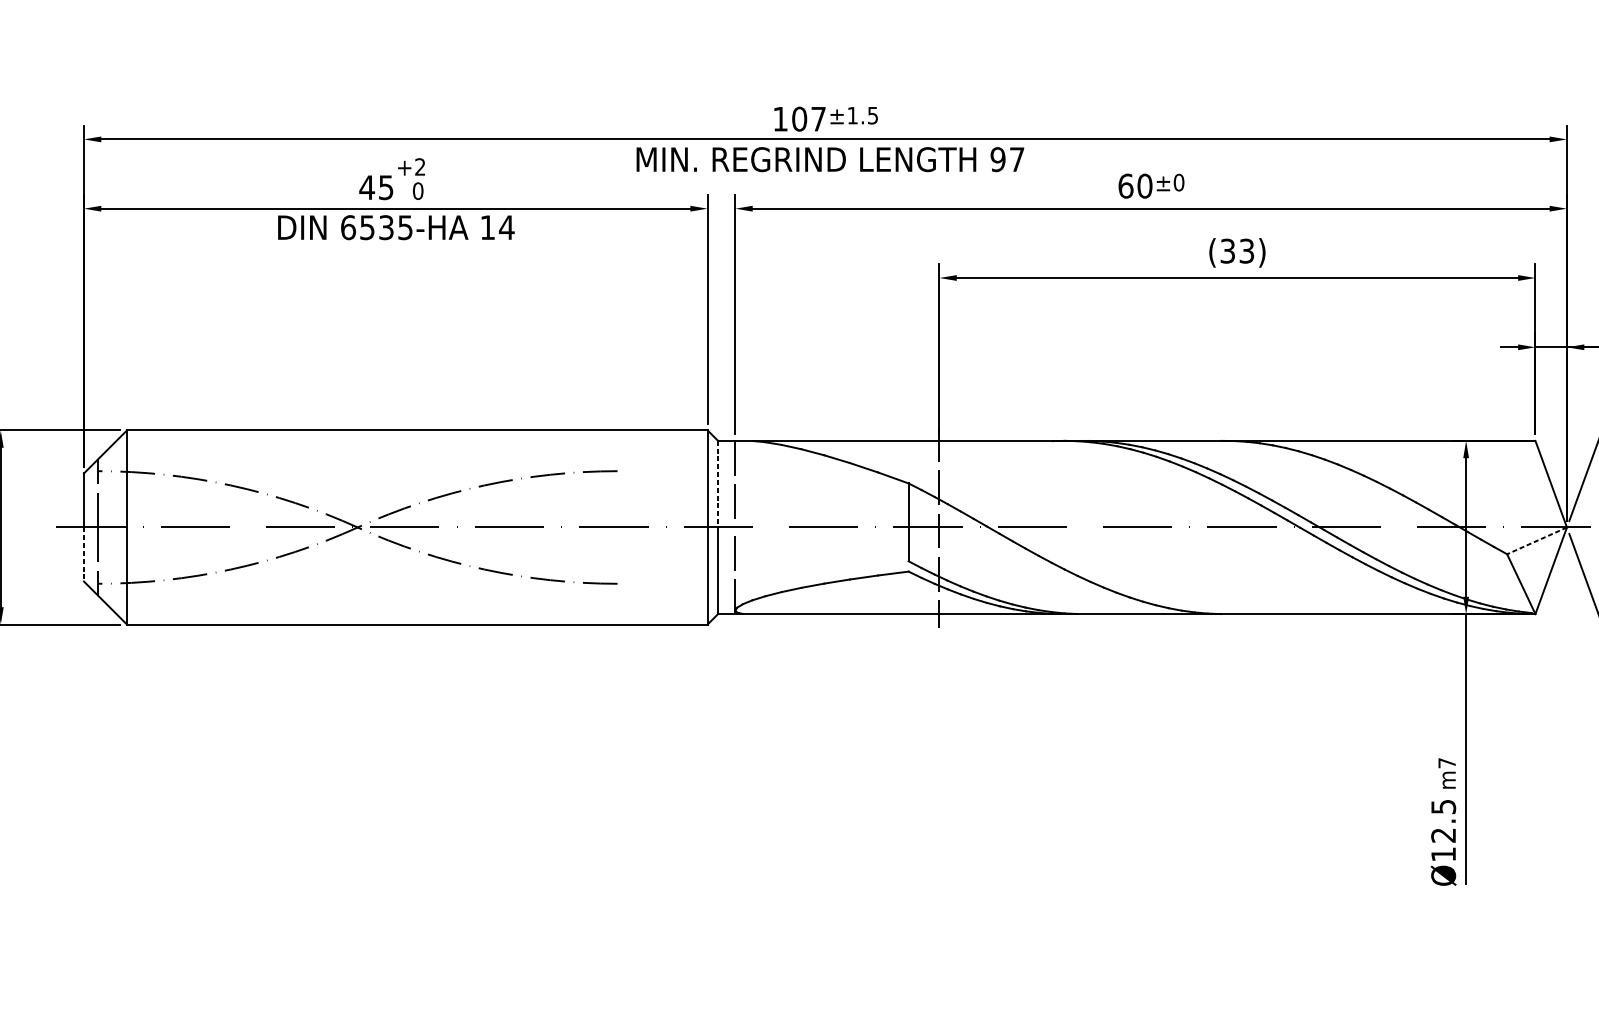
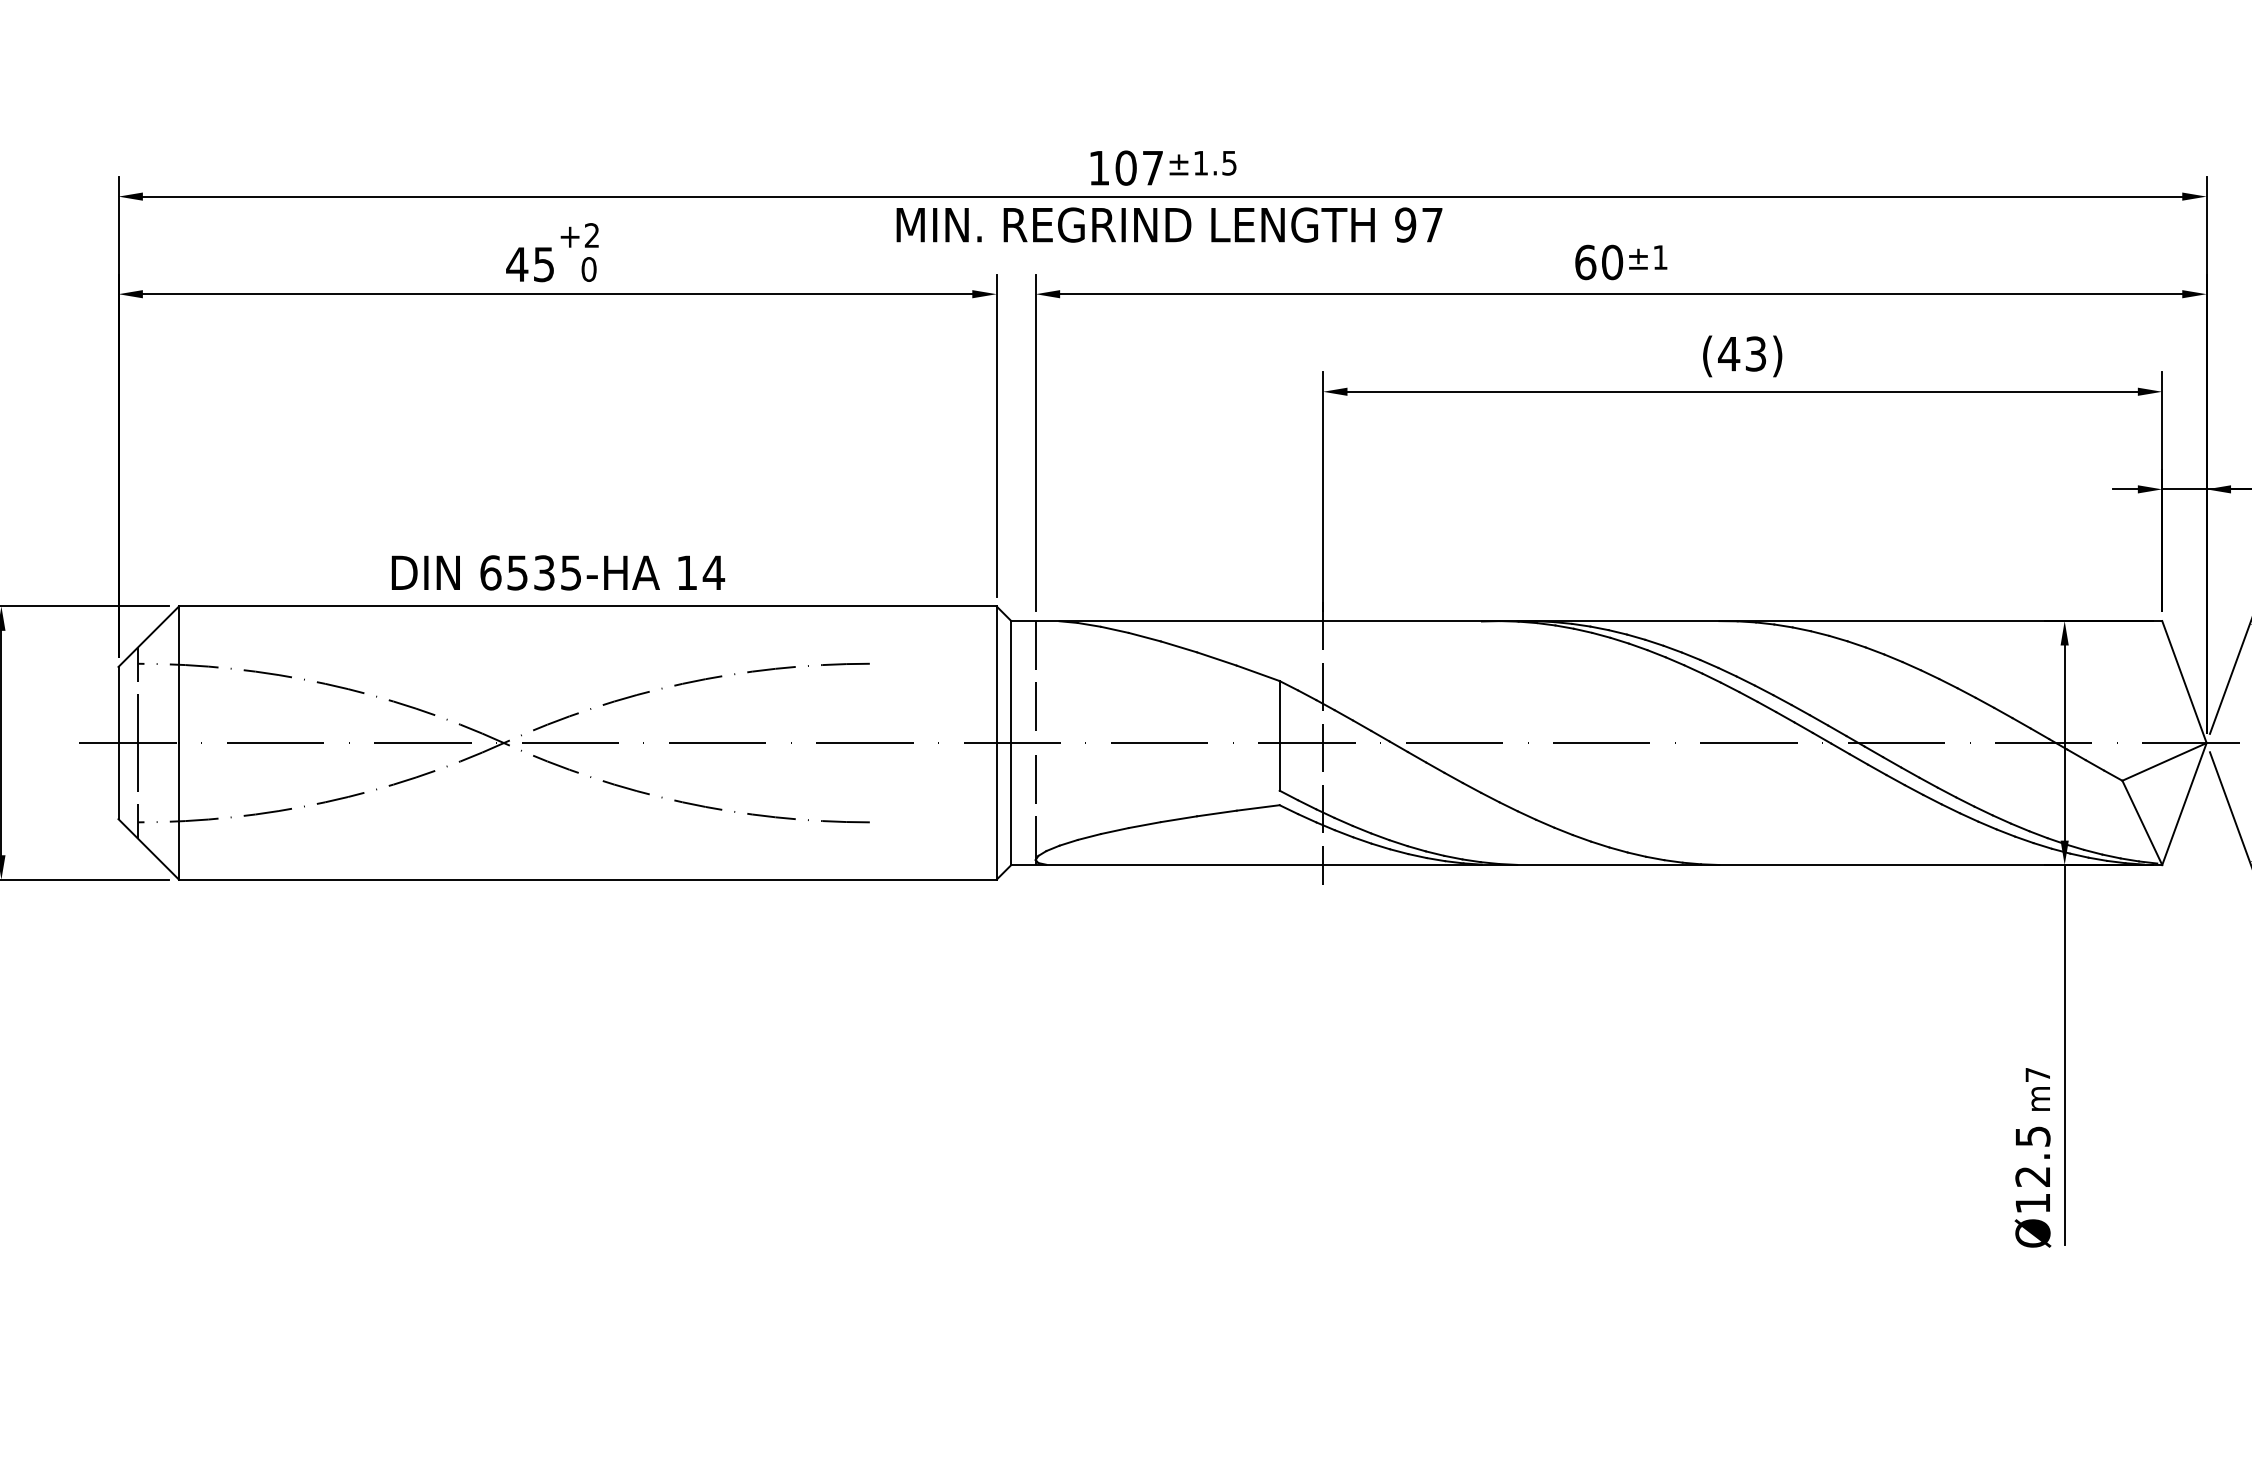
text: (1179, 182) -> (1660, 257), ±0 -> ±1
text: (396, 227) -> (558, 572), moved
text: (1228, 250) -> (1729, 353), (33) -> (43)
line: (718, 484) -> (1011, 682), dashed -> solid
line: (1537, 541) -> (2164, 762), dashed -> solid
line: (83, 554) -> (118, 781), dashed -> solid

